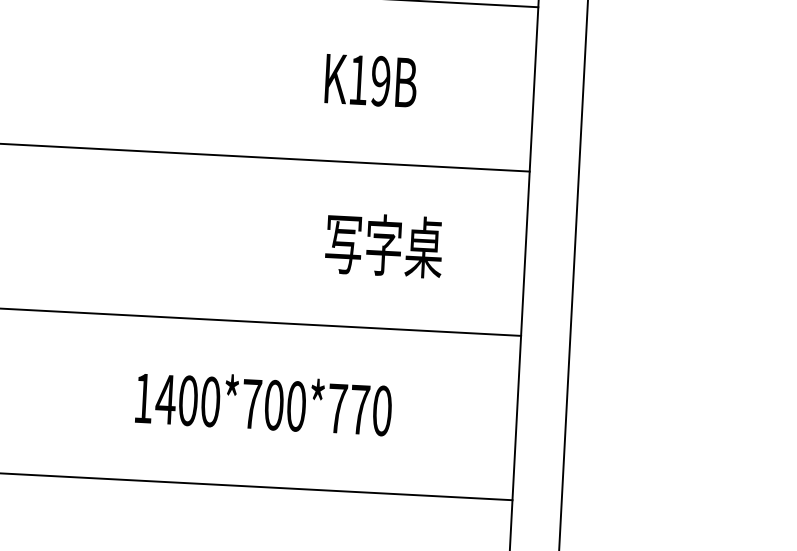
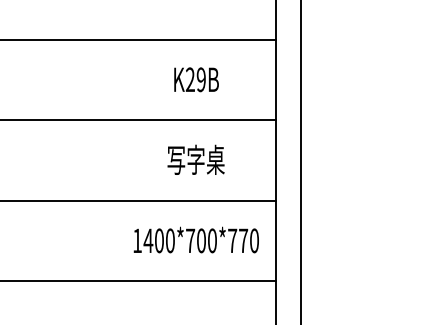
text: (356, 79) -> (189, 79), K19B -> K29B
text: (382, 244) -> (195, 159), moved
text: (262, 401) -> (195, 239), moved

